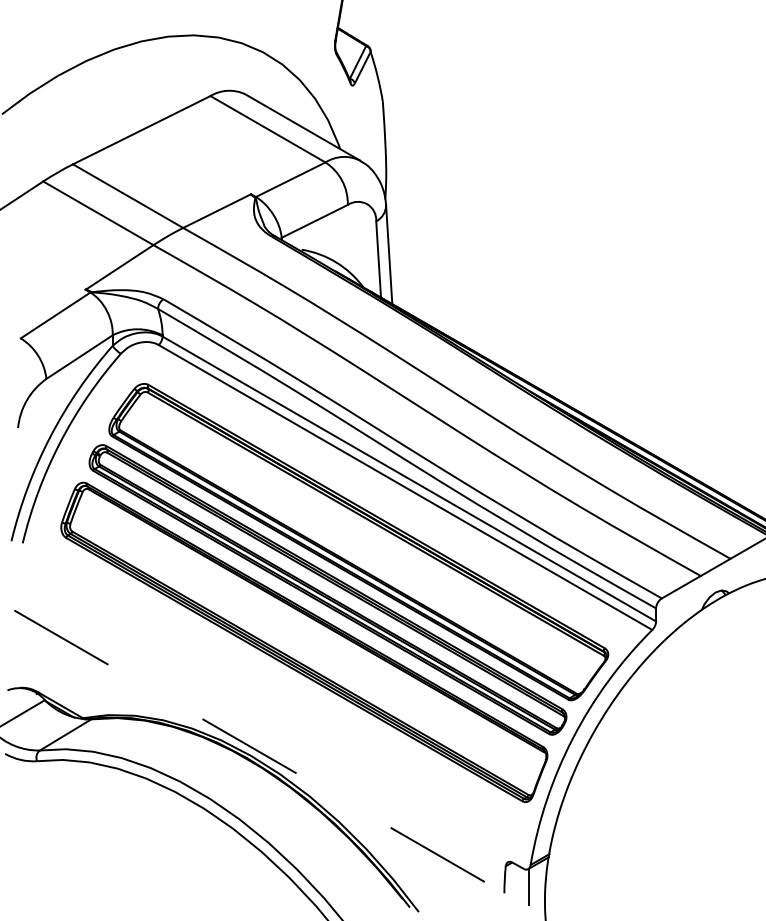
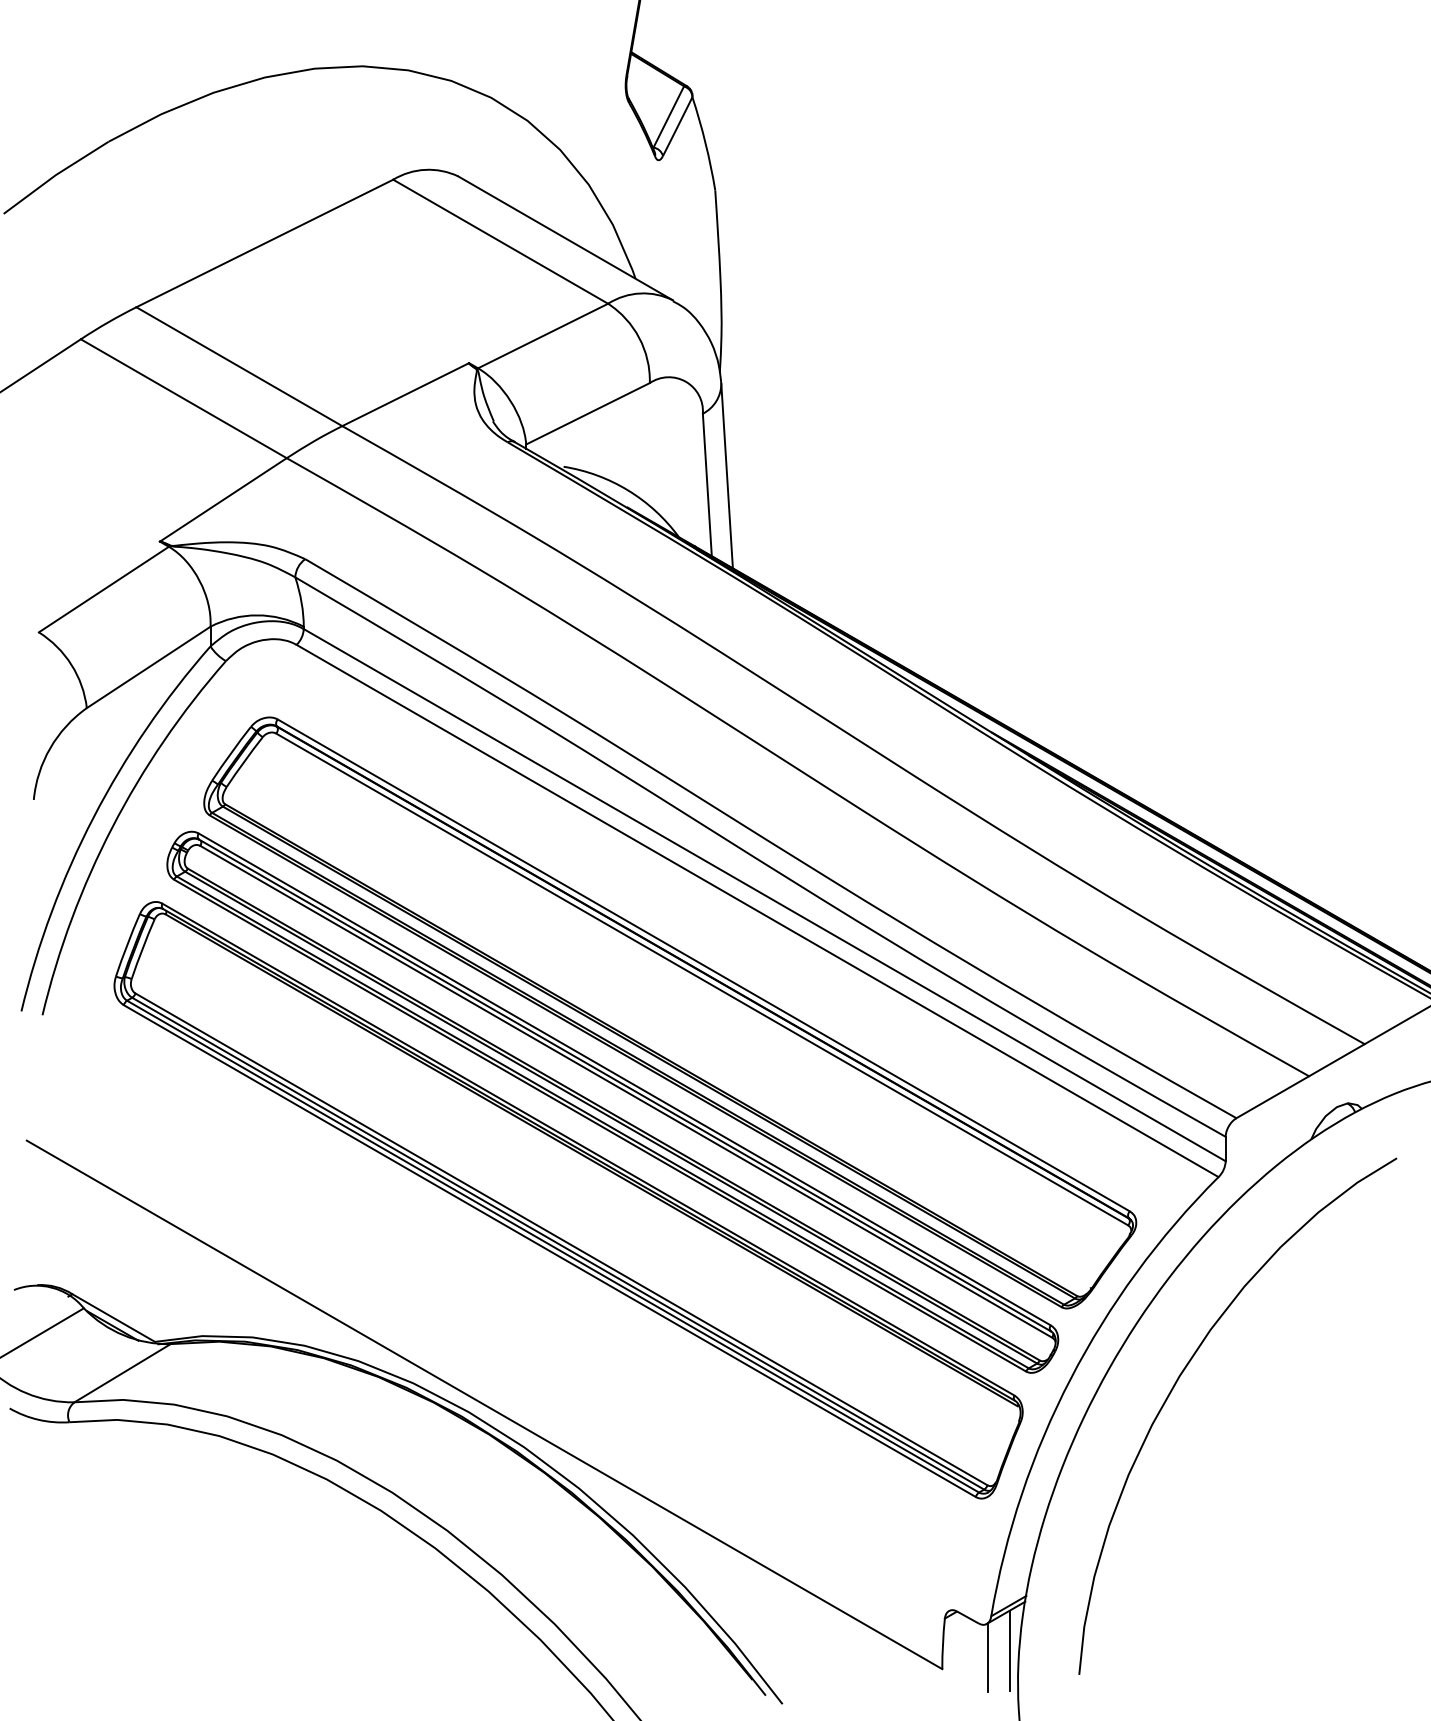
curve: (630, 740) -> (1177, 1383), added
line: (259, 751) -> (484, 1404), dashed -> solid
line: (540, 883) -> (1009, 1650), added

